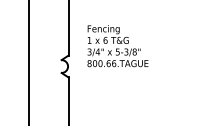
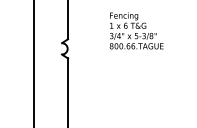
text: (117, 45) -> (136, 30), moved

